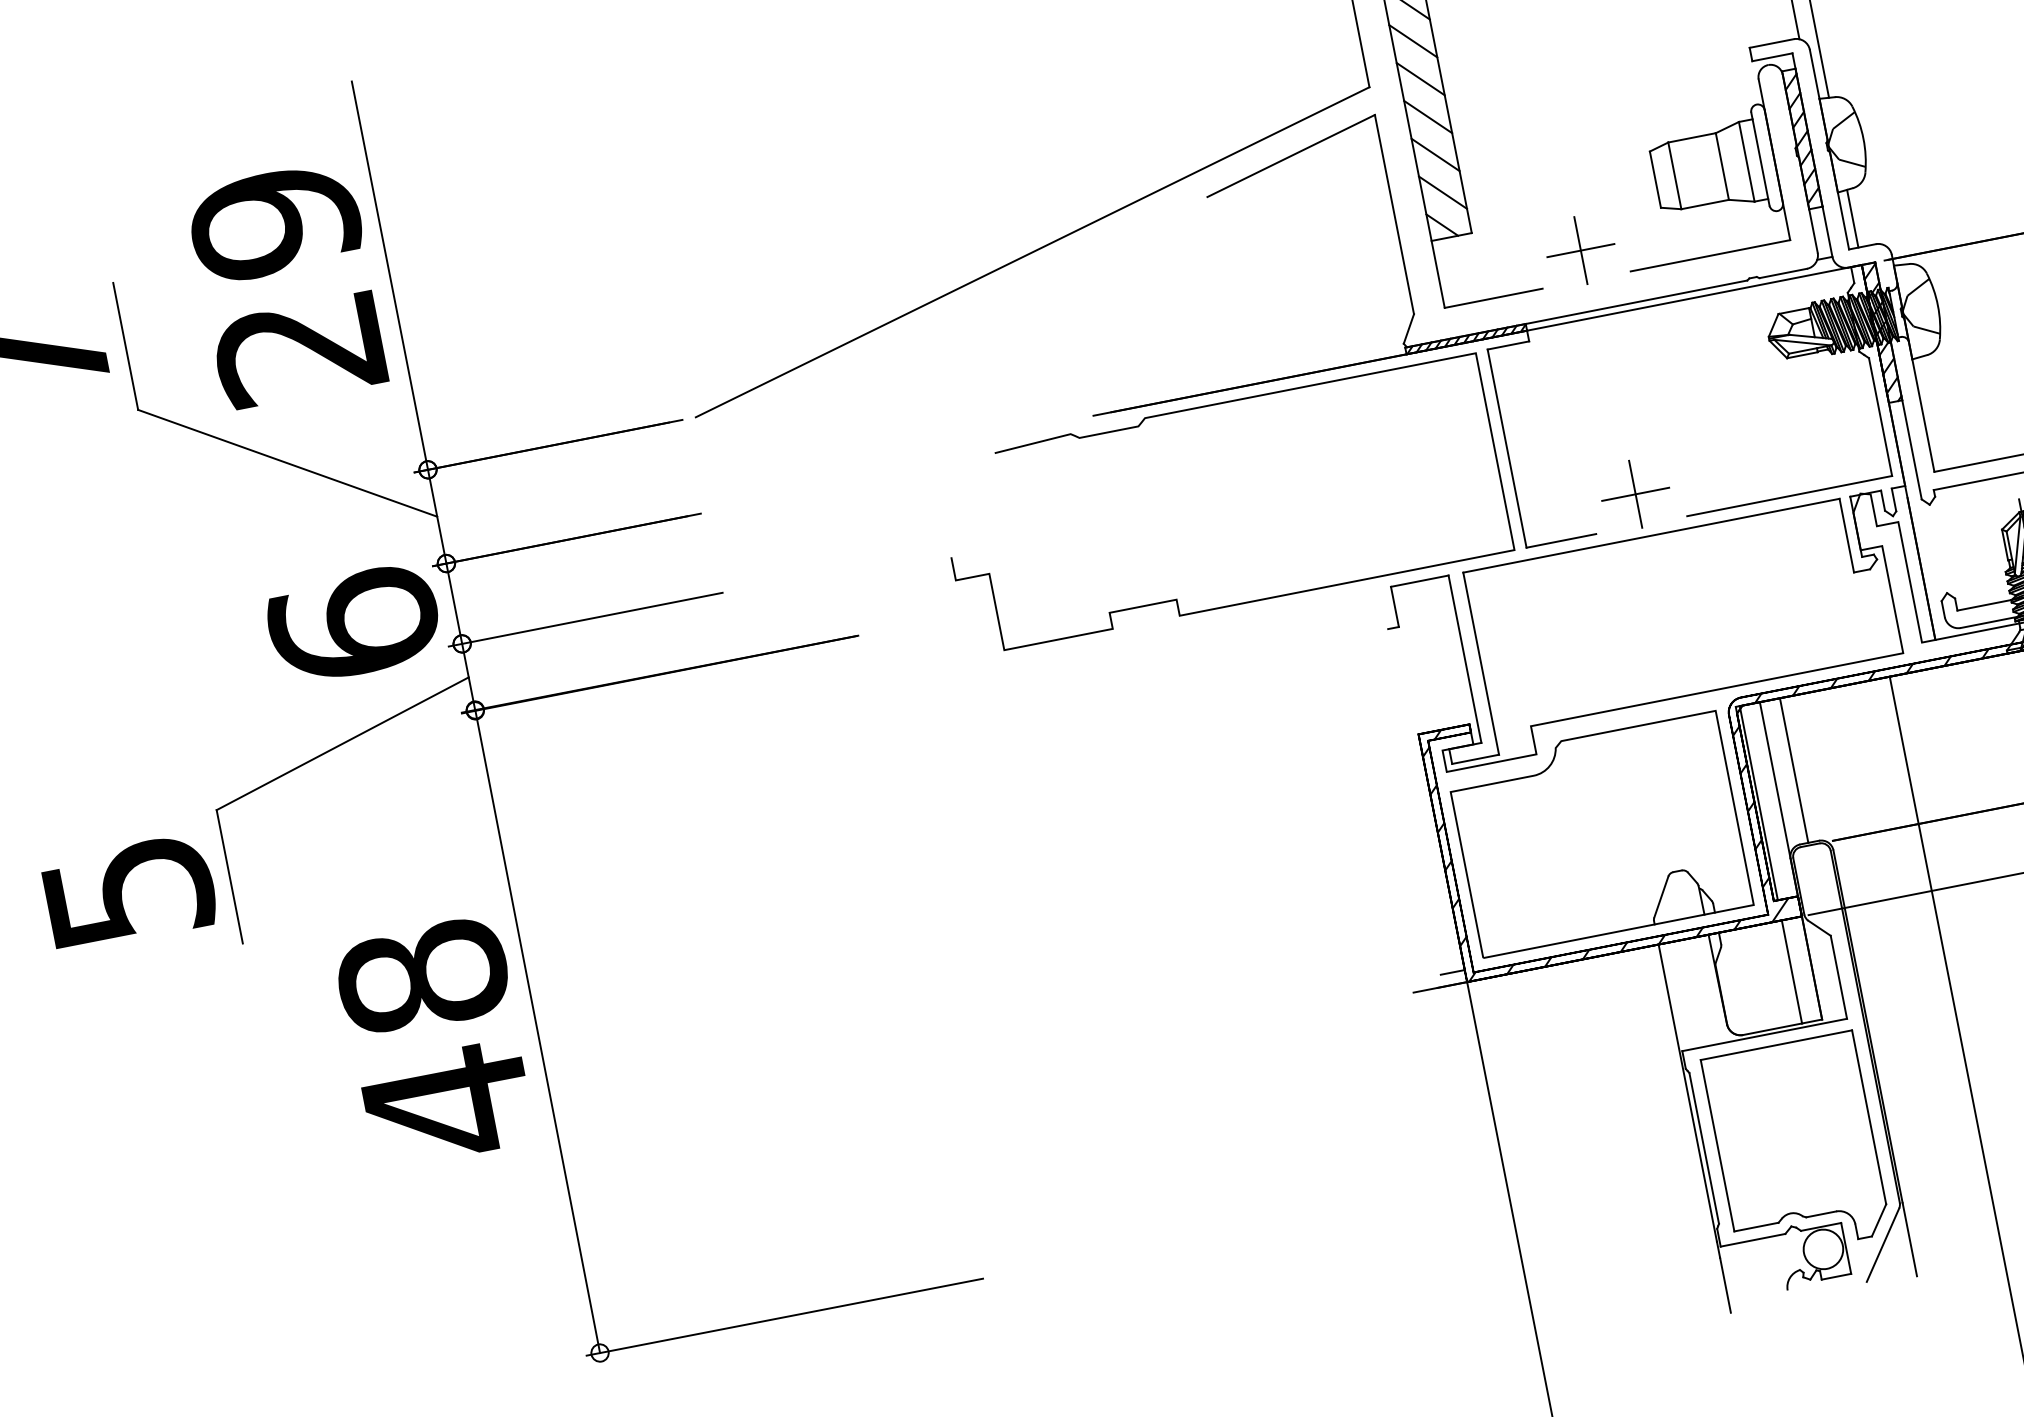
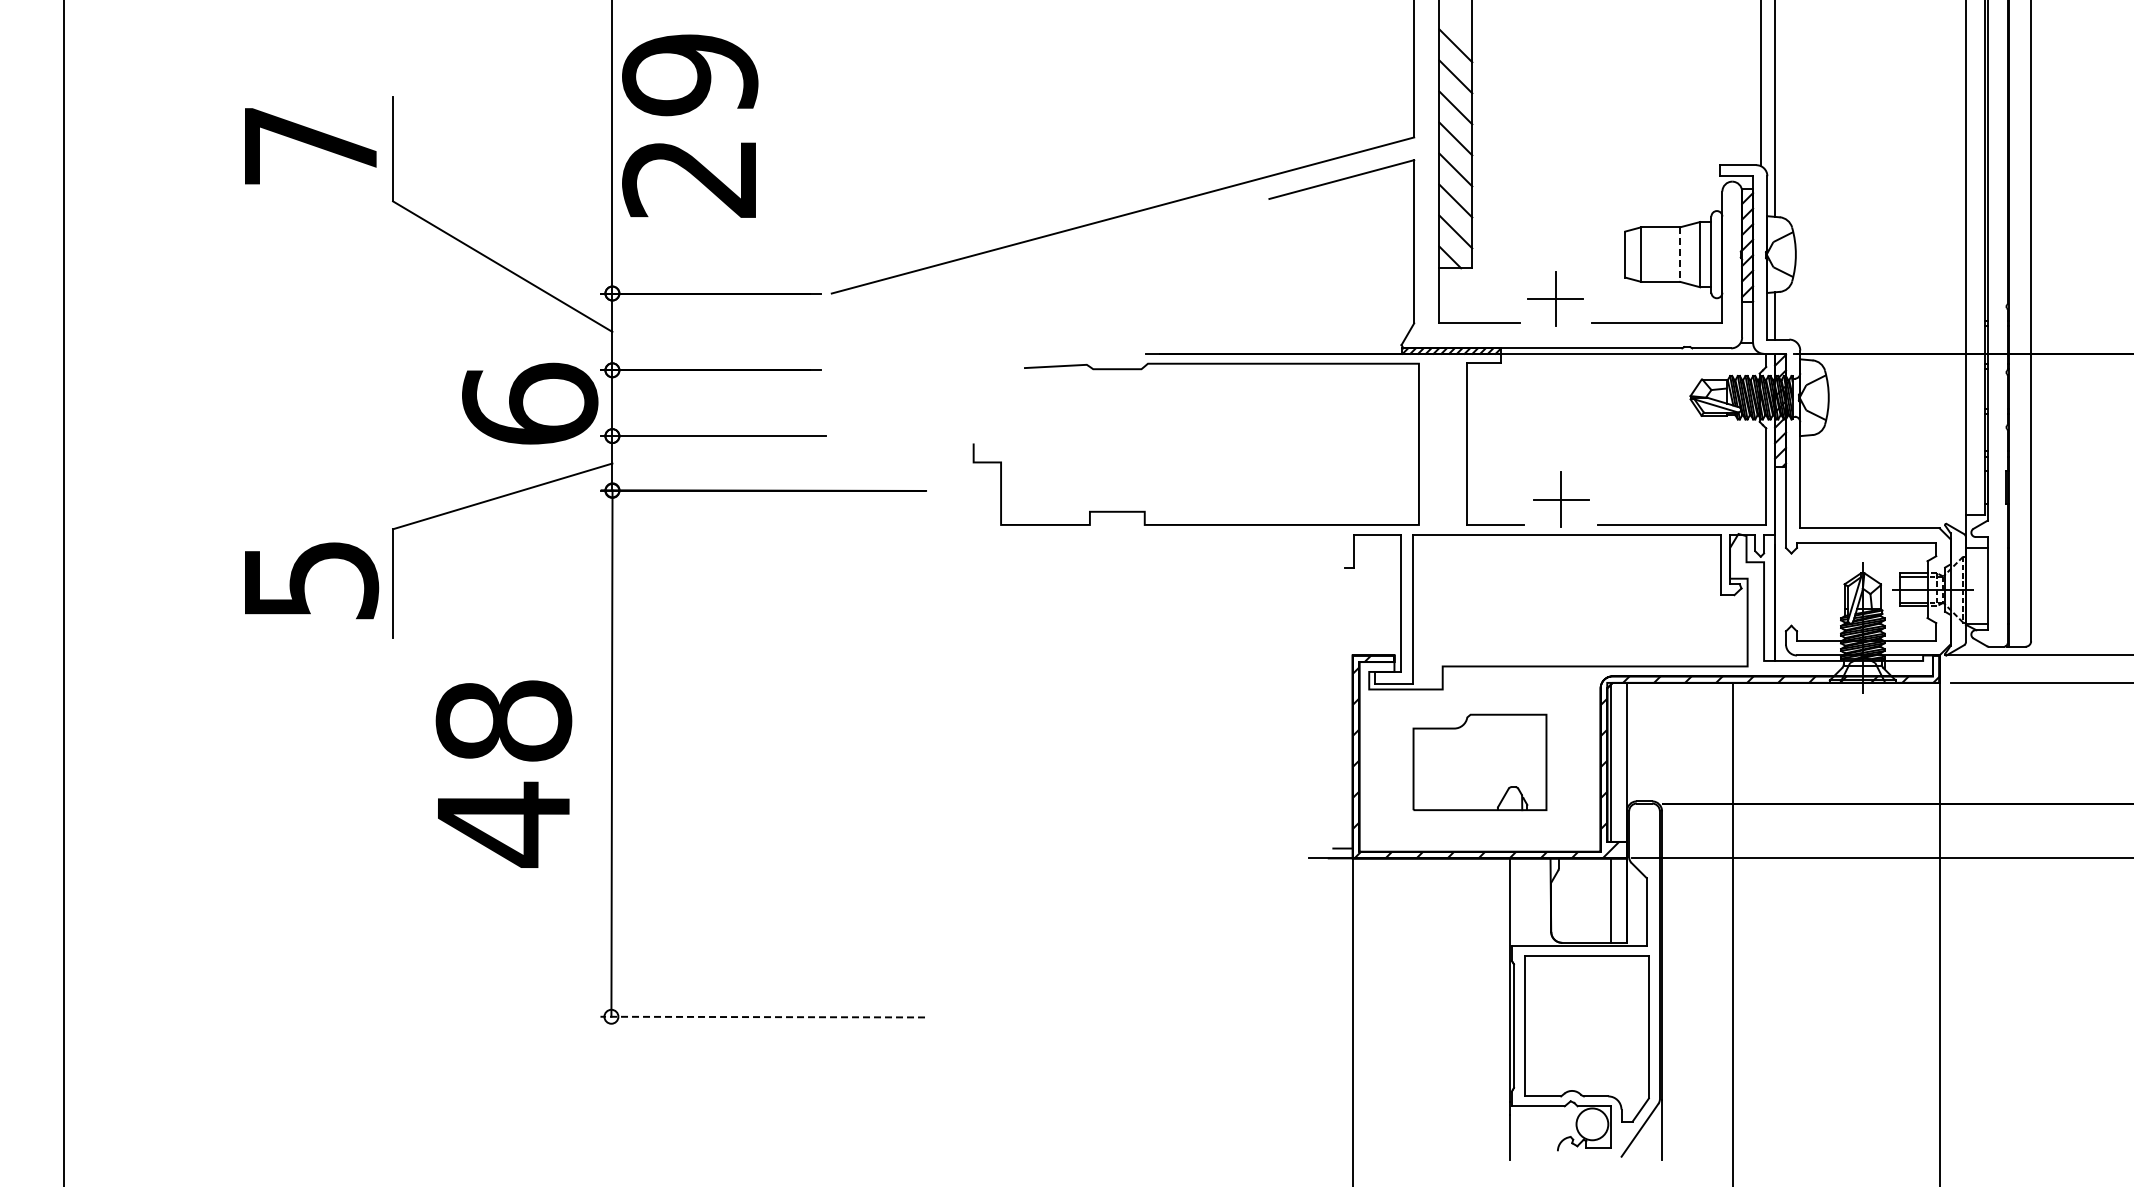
line: (1722, 167) -> (1680, 255), solid -> dashed
text: (287, 284) -> (690, 125), moved
curve: (1203, 407) -> (1195, 364), moved
line: (1794, 769) -> (1643, 741), removed
part: (1598, 834) -> (1479, 762), size x0.6
text: (435, 1041) -> (503, 773), moved
line: (784, 1317) -> (762, 1017), solid -> dashed

